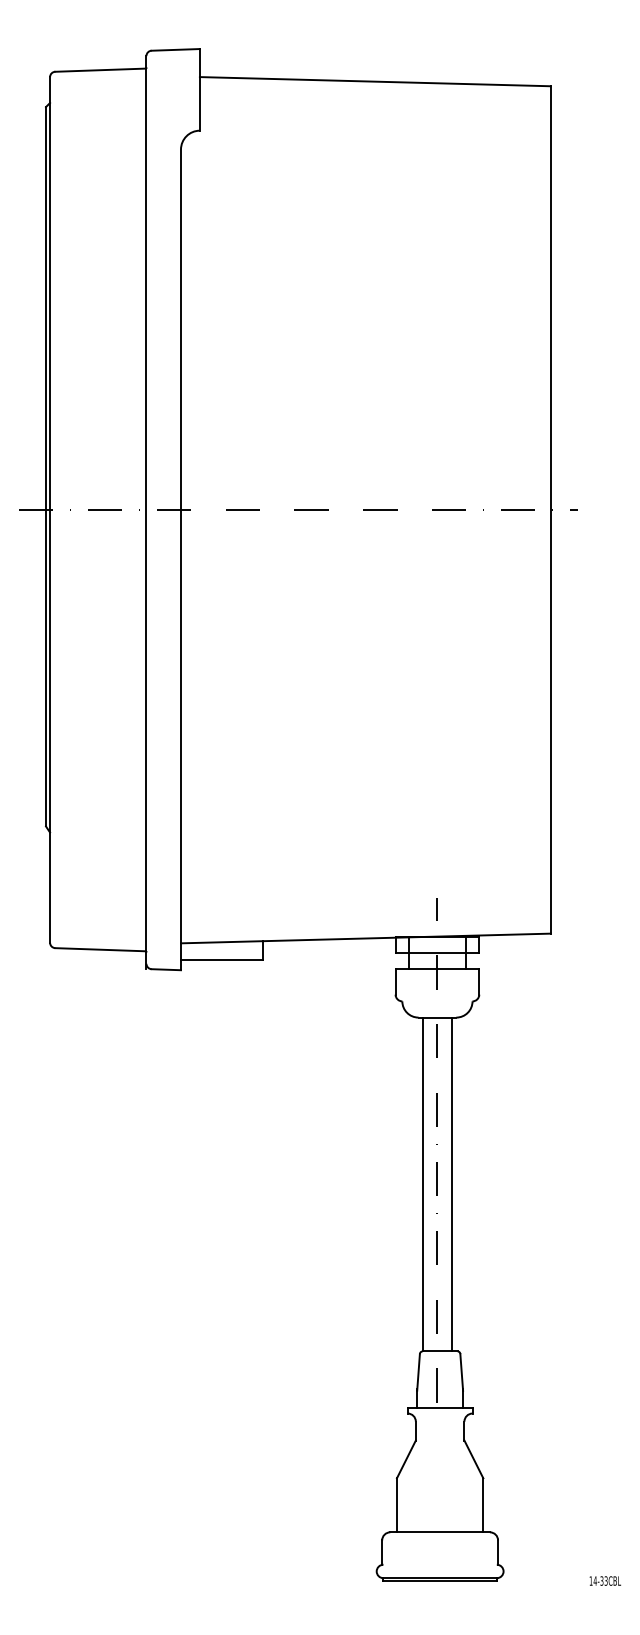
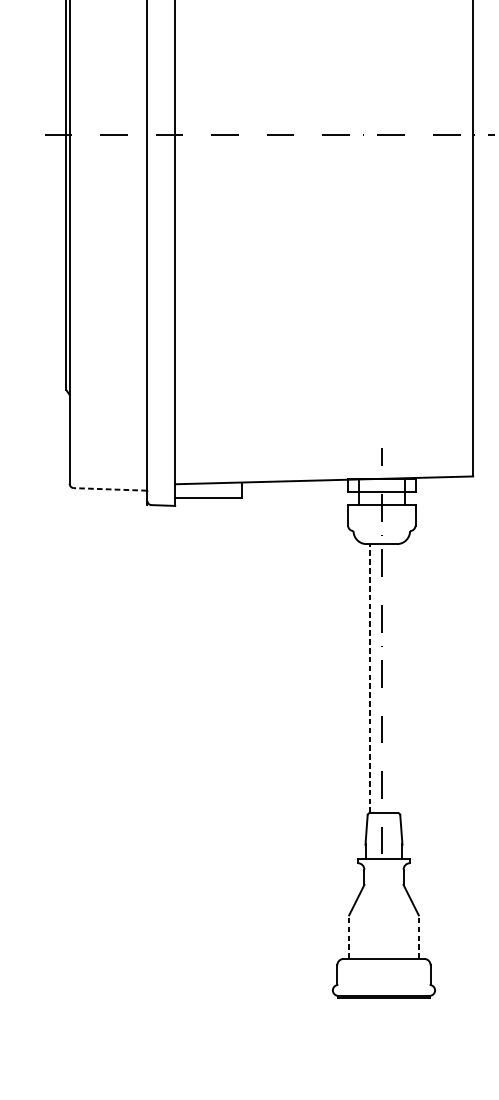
line: (100, 949) -> (110, 489), solid -> dashed
line: (422, 1184) -> (369, 678), solid -> dashed
line: (452, 1184) -> (393, 678), removed
line: (396, 1505) -> (348, 937), solid -> dashed
line: (483, 1505) -> (418, 937), solid -> dashed

